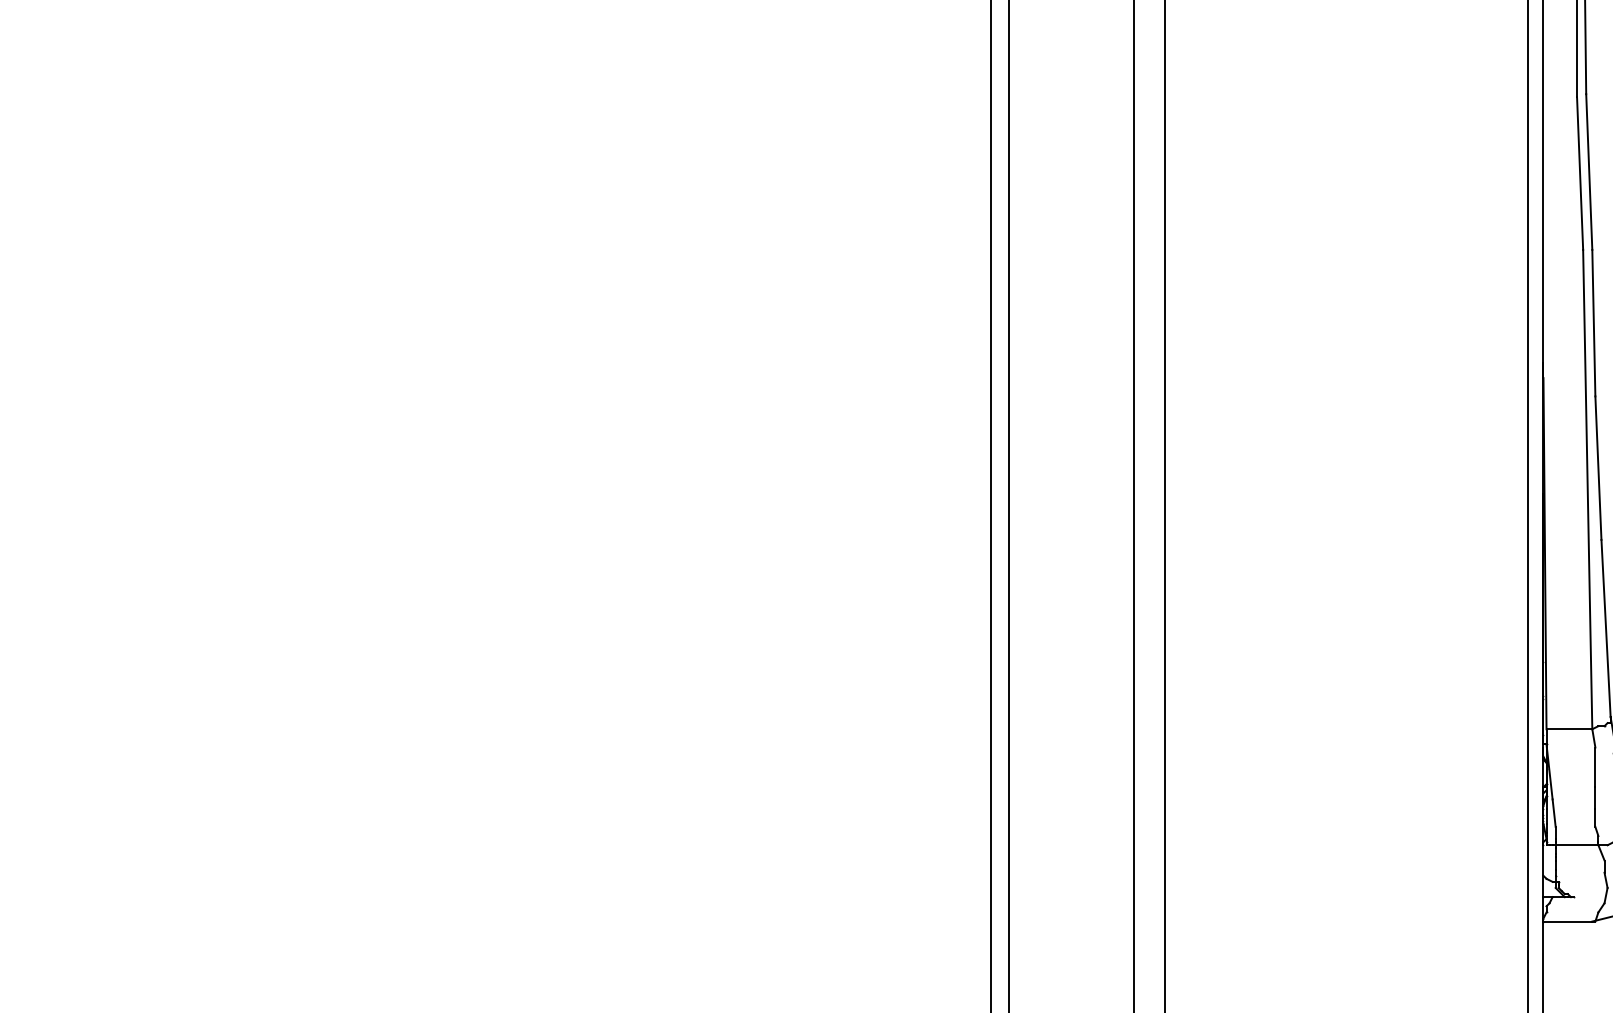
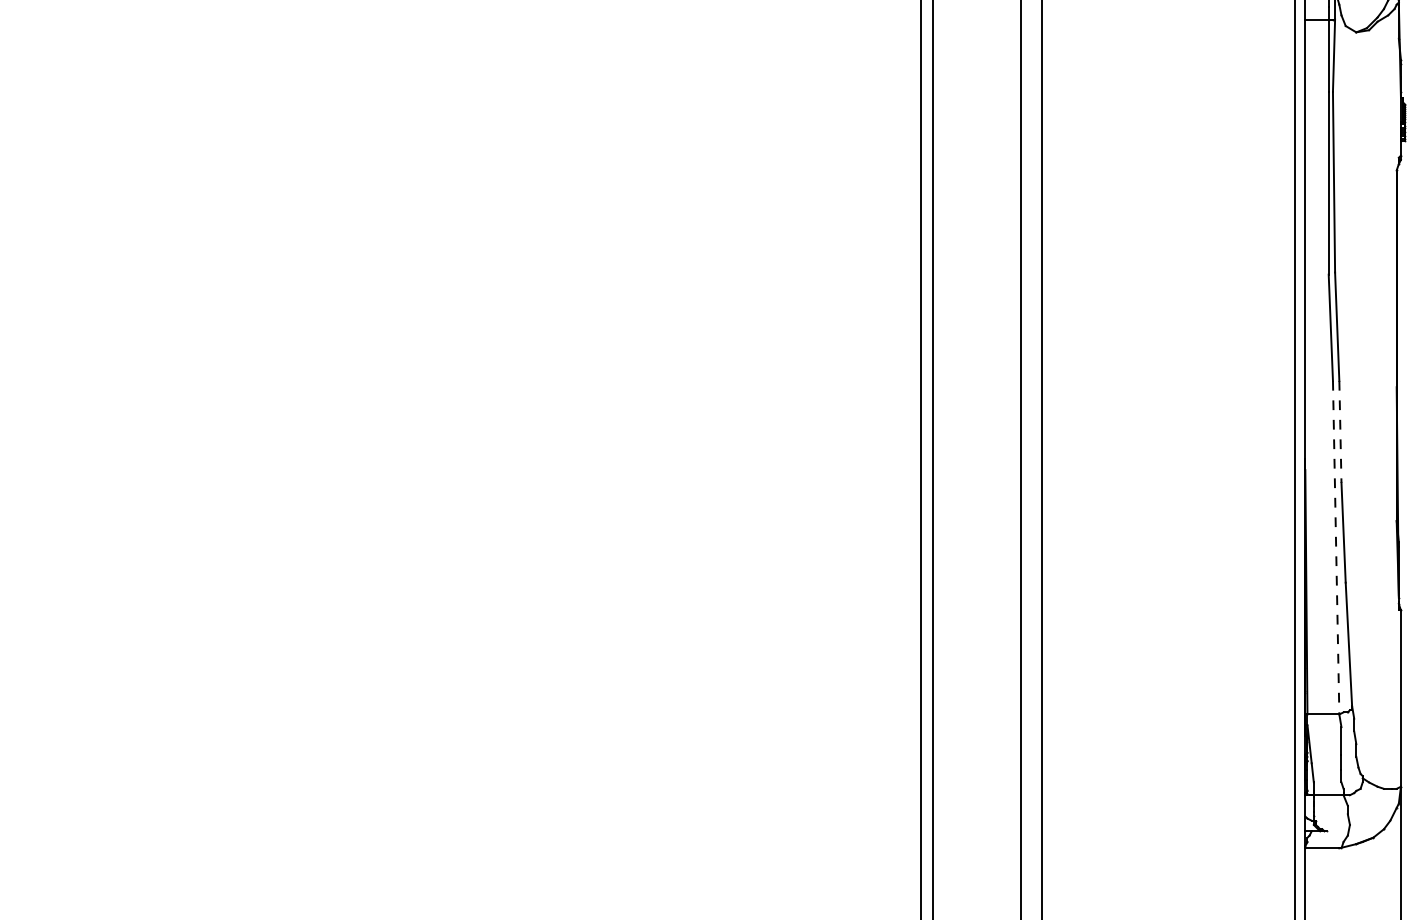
line: (1593, 322) -> (1340, 431), solid -> dashed
line: (1588, 489) -> (1336, 547), solid -> dashed

